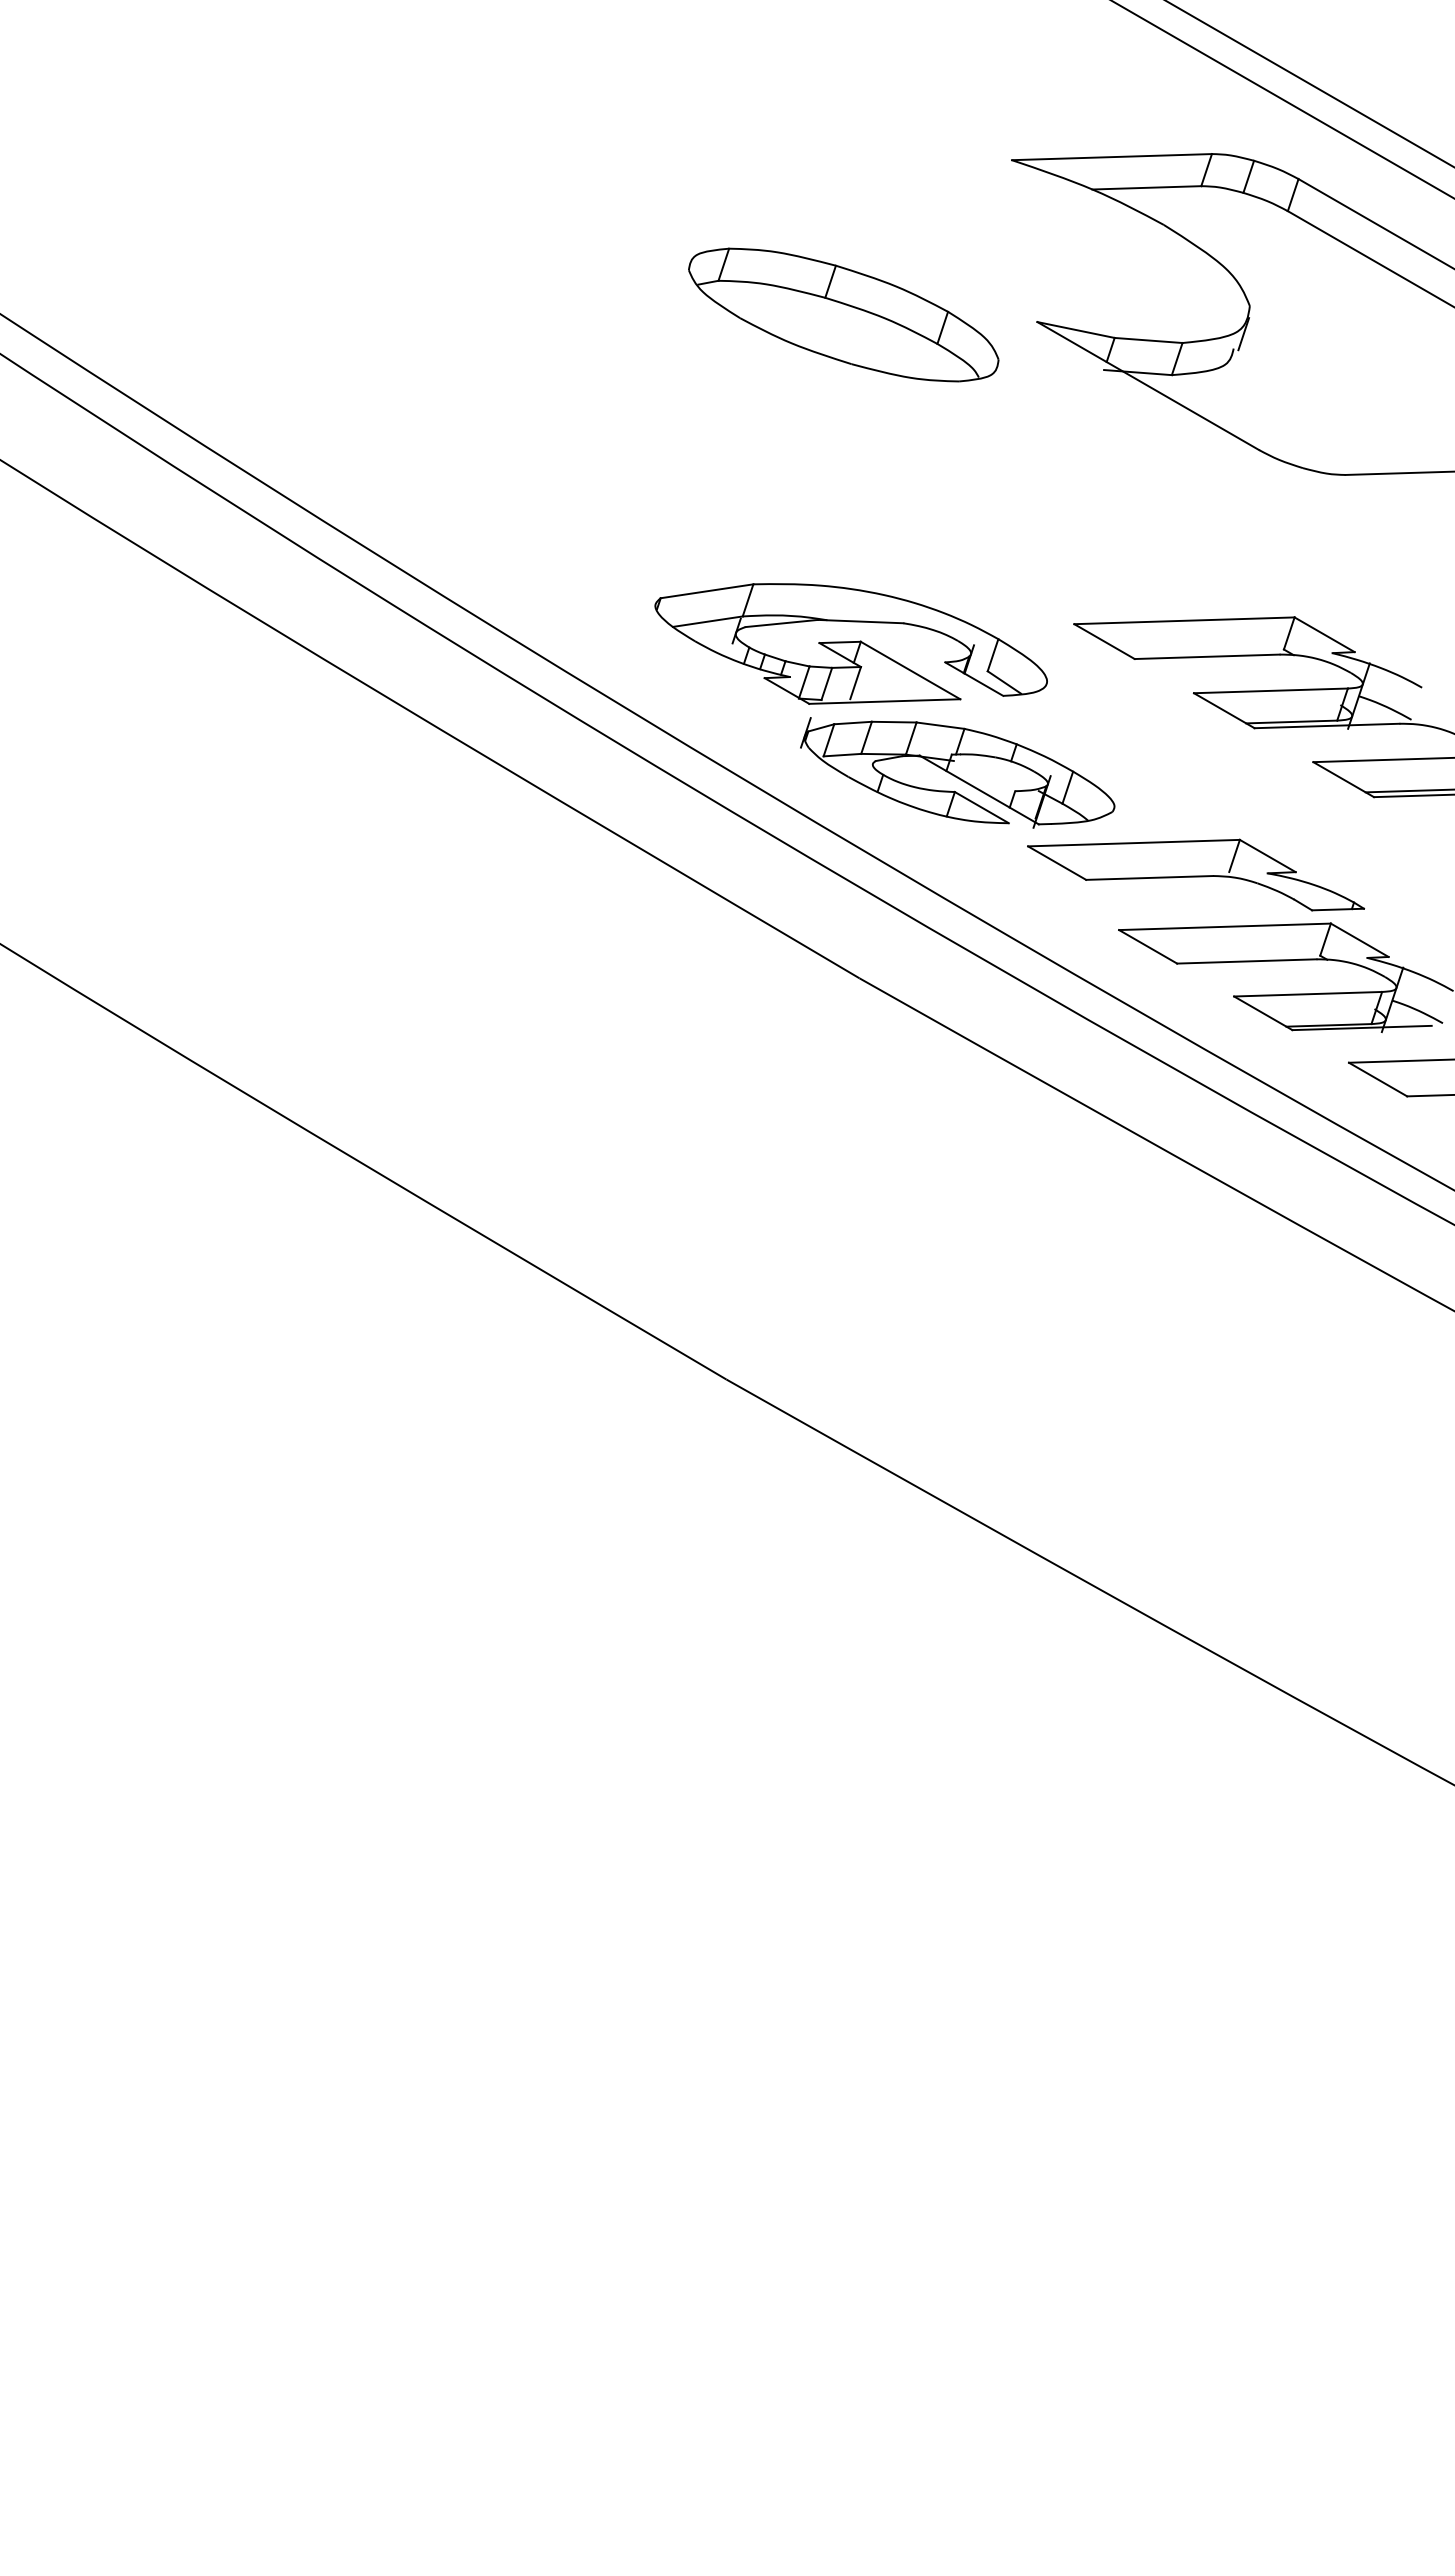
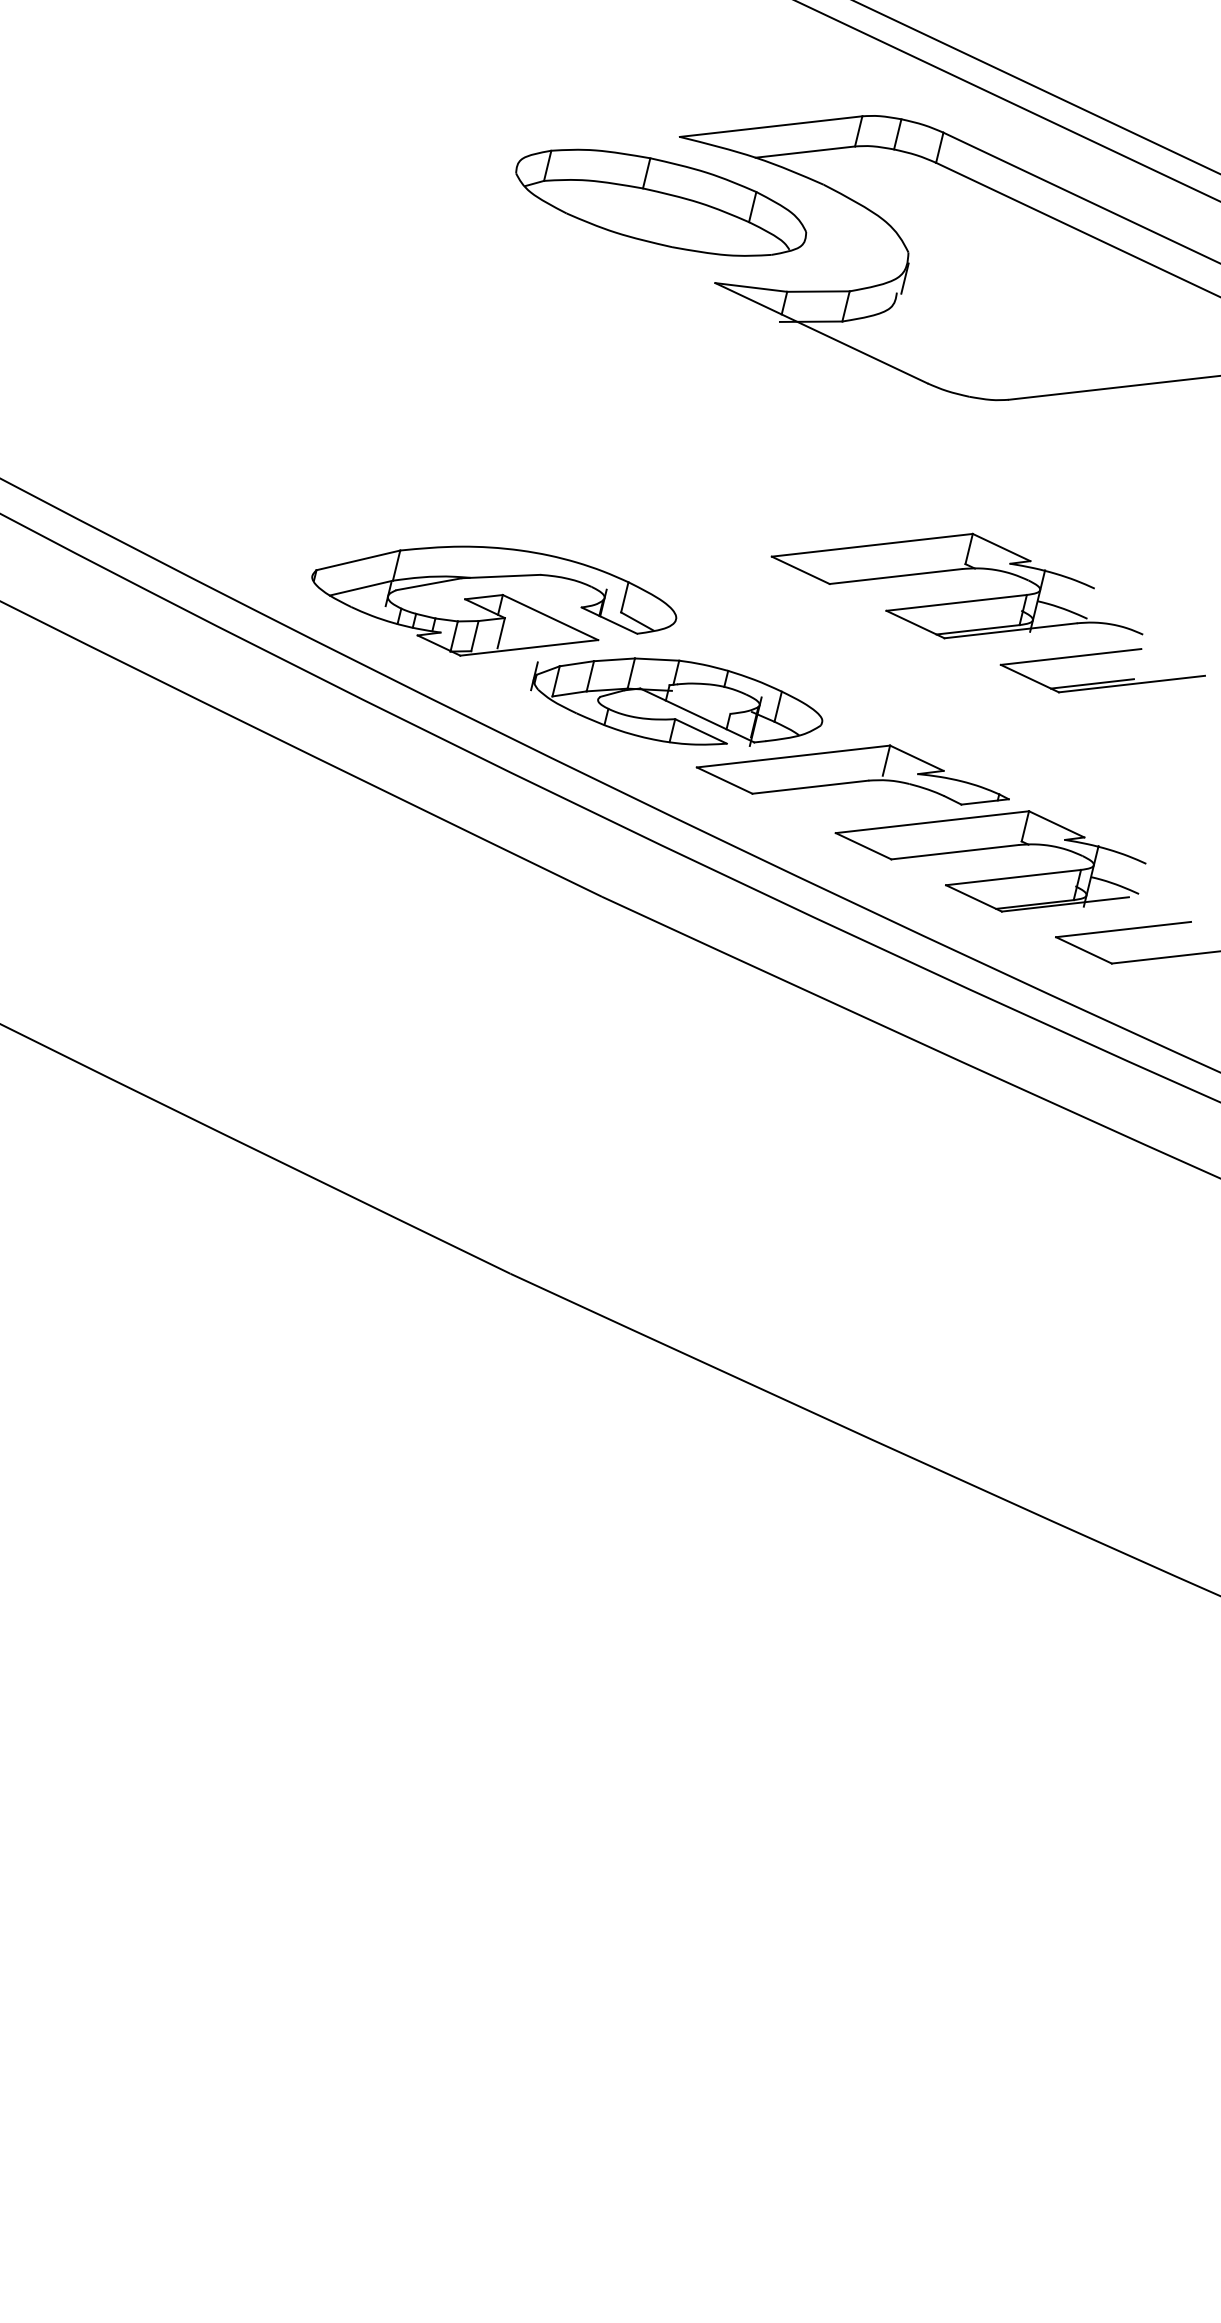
part: (843, 314) -> (660, 202), moved
part: (850, 643) -> (493, 597), moved
part: (1196, 874) -> (853, 780), moved

